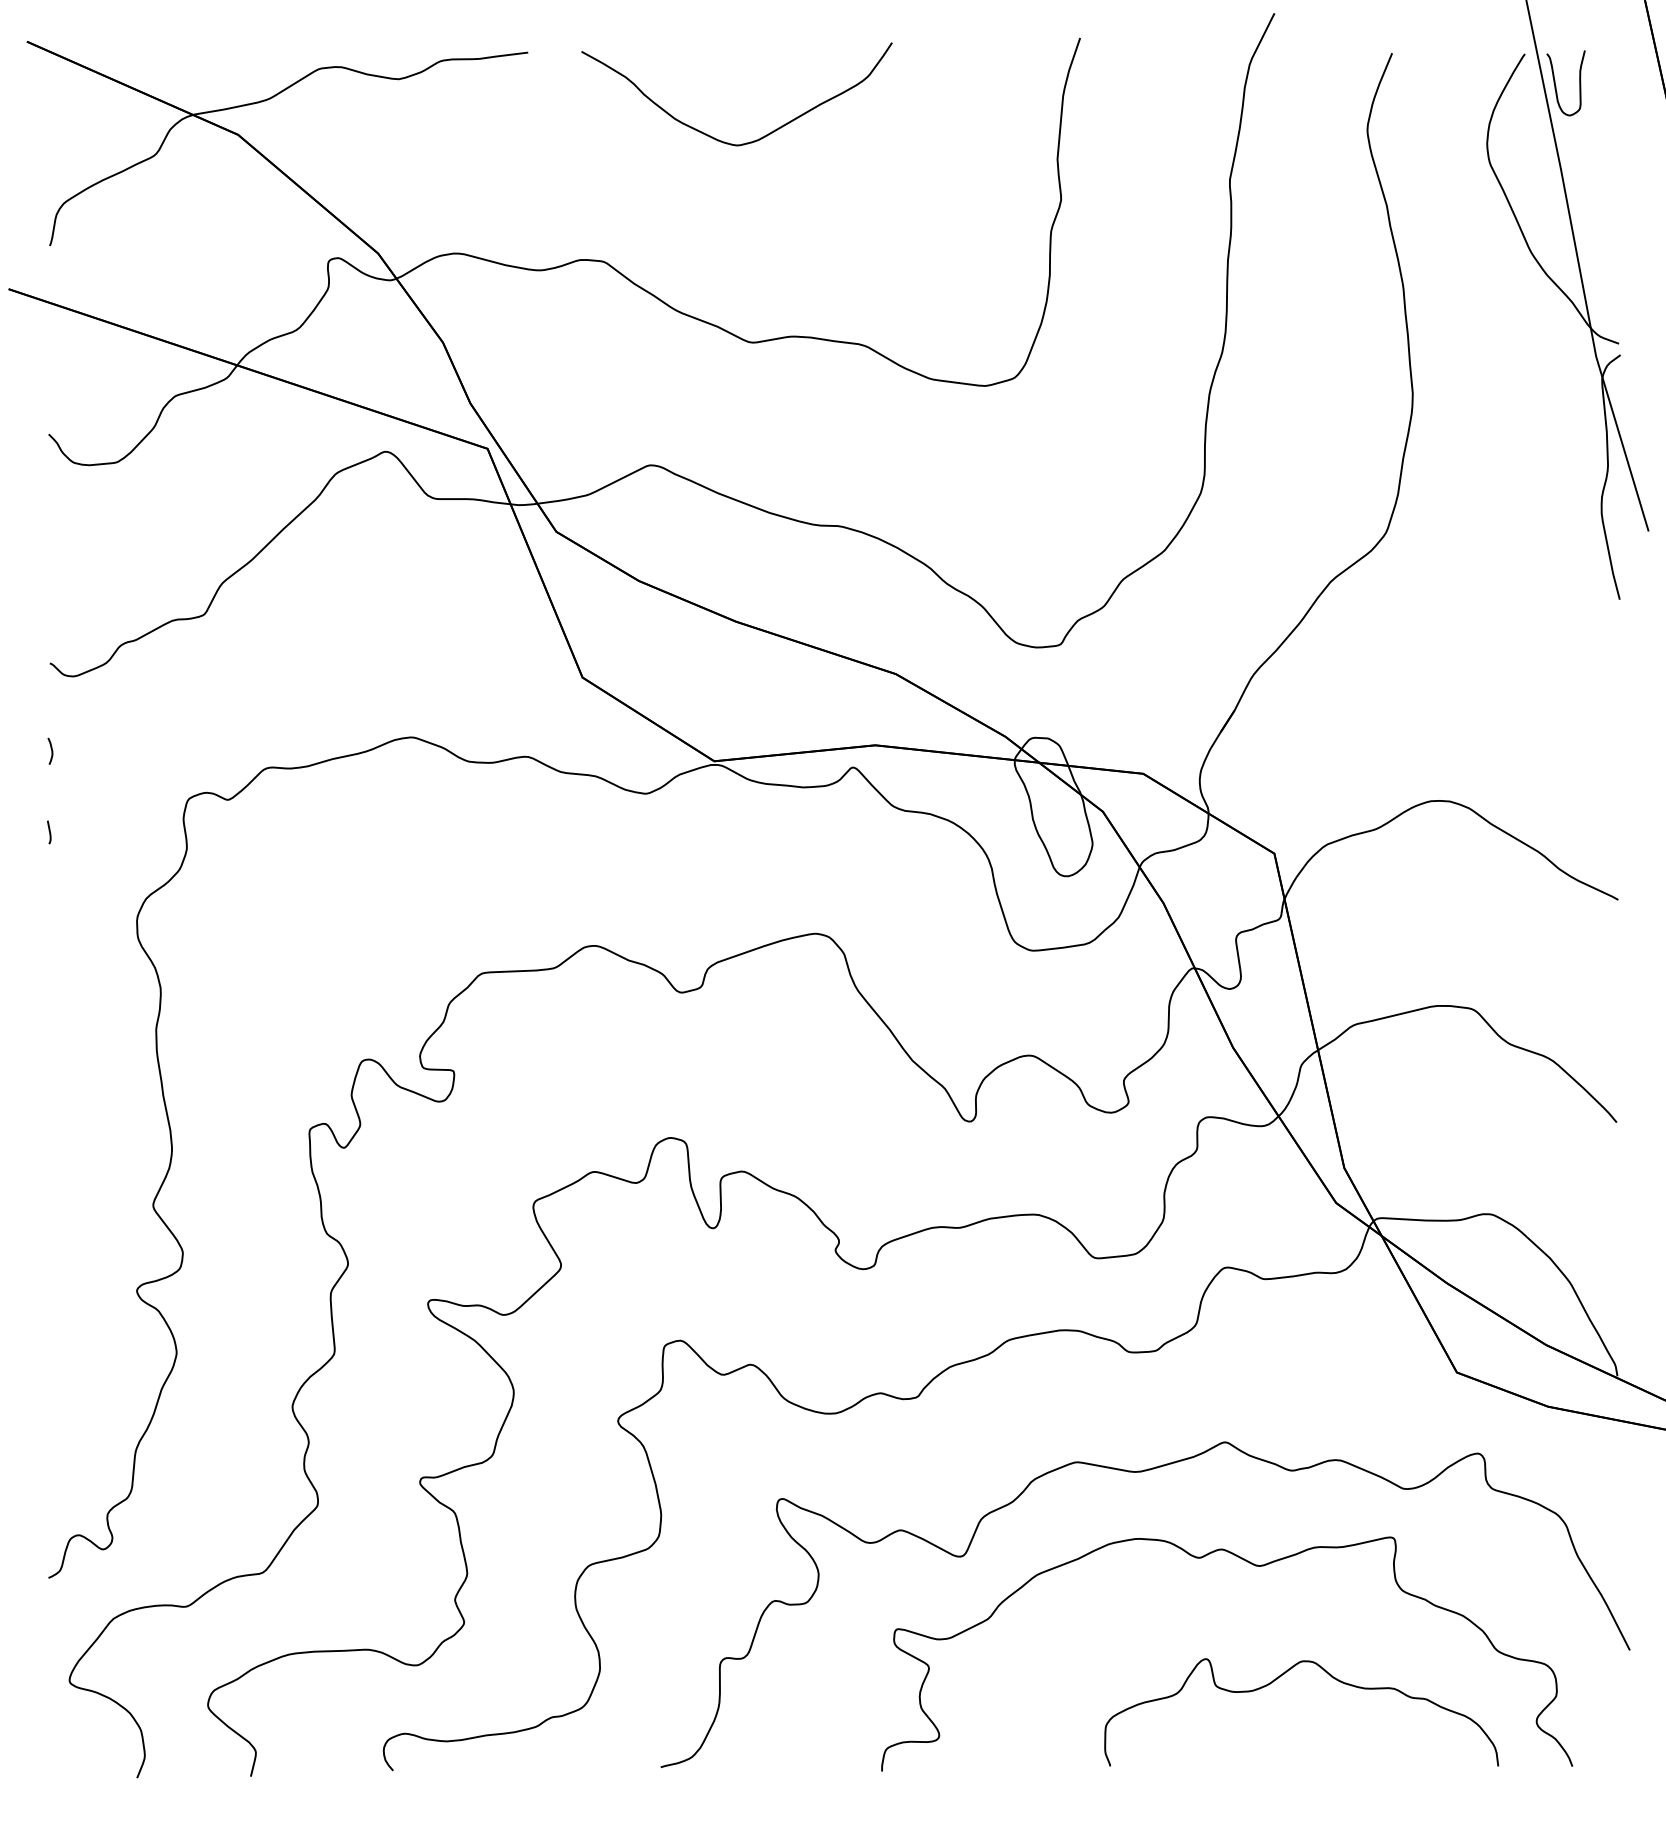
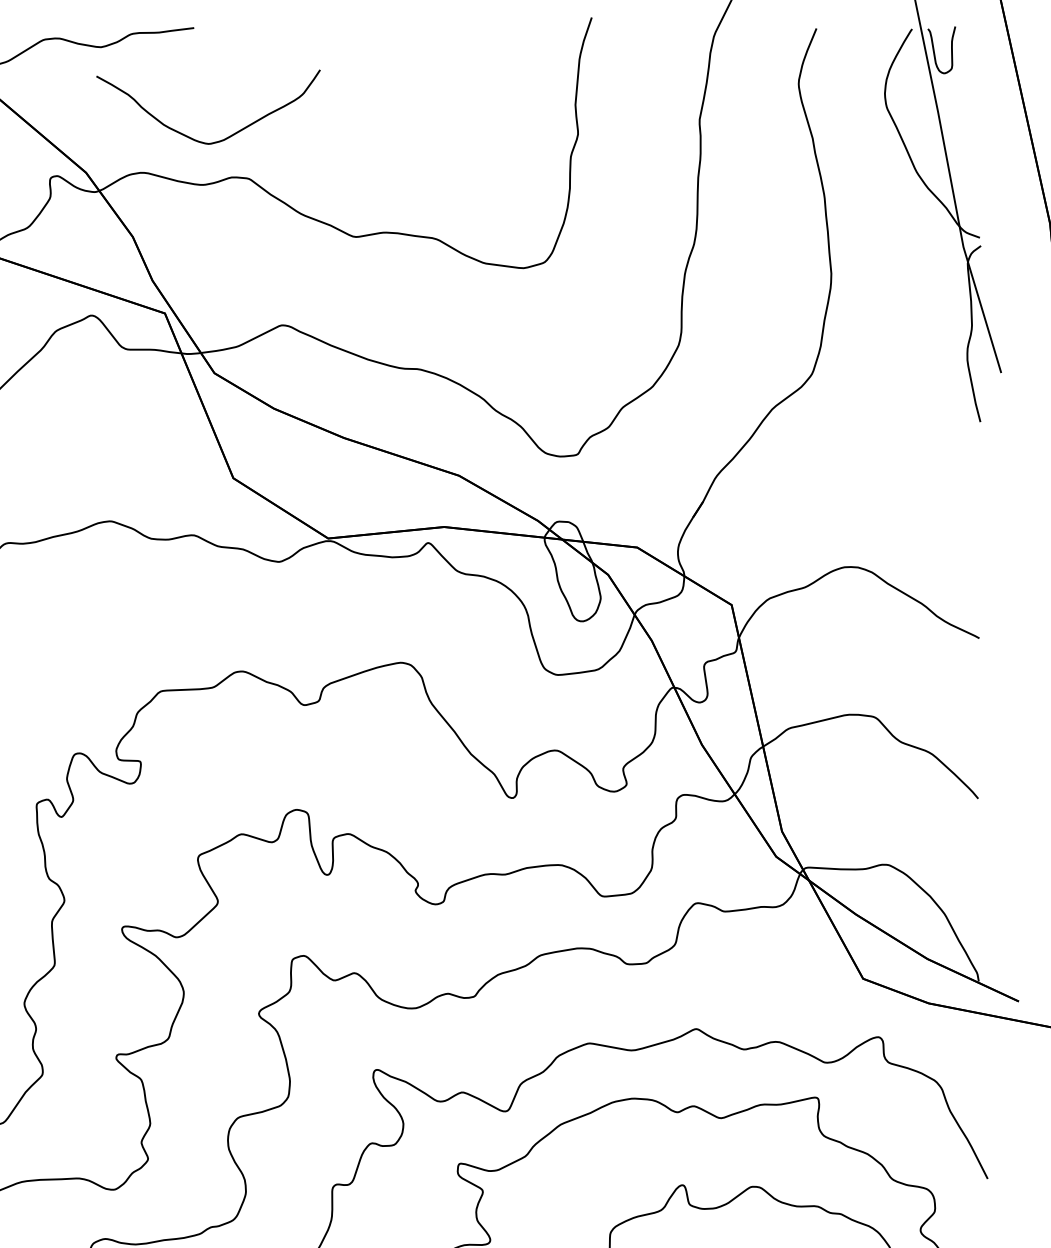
curve: (719, 139) -> (195, 139), moved

